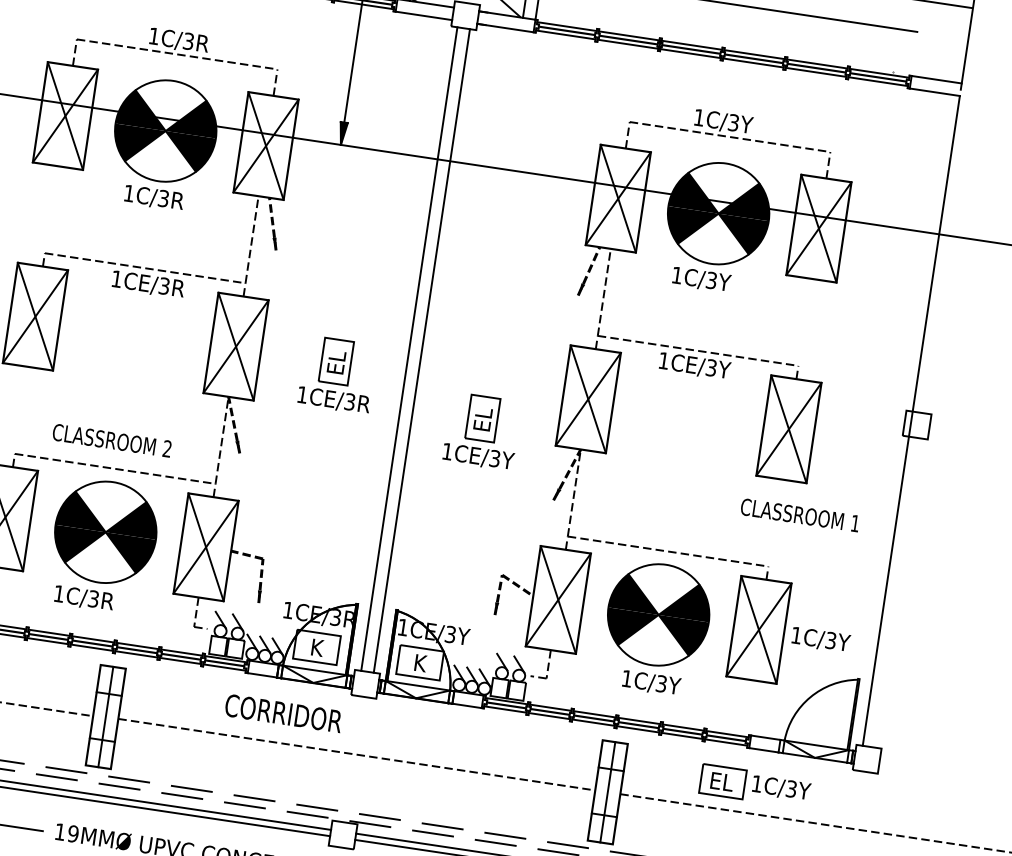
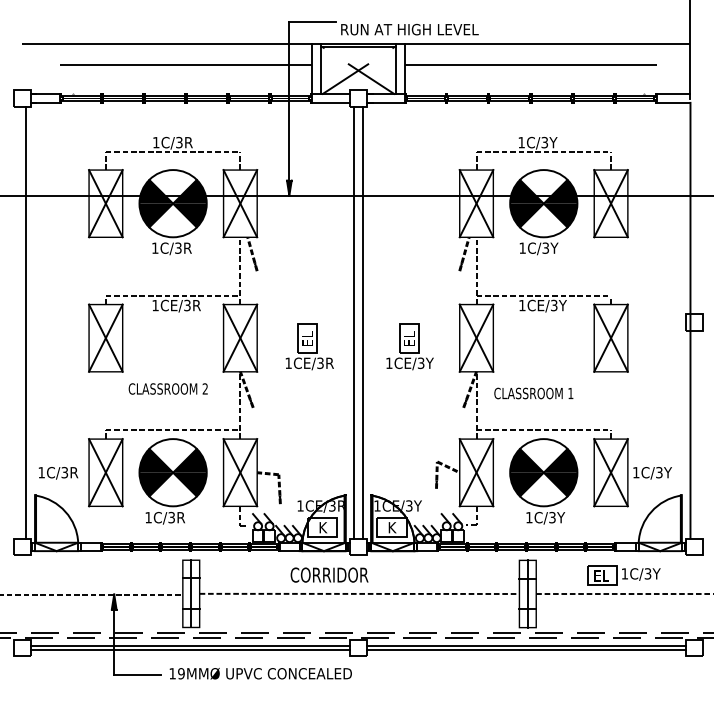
part: (481, 431) -> (409, 346), moved
text: (111, 439) -> (167, 388), moved
text: (799, 515) -> (533, 393), moved
text: (283, 712) -> (329, 574), moved

